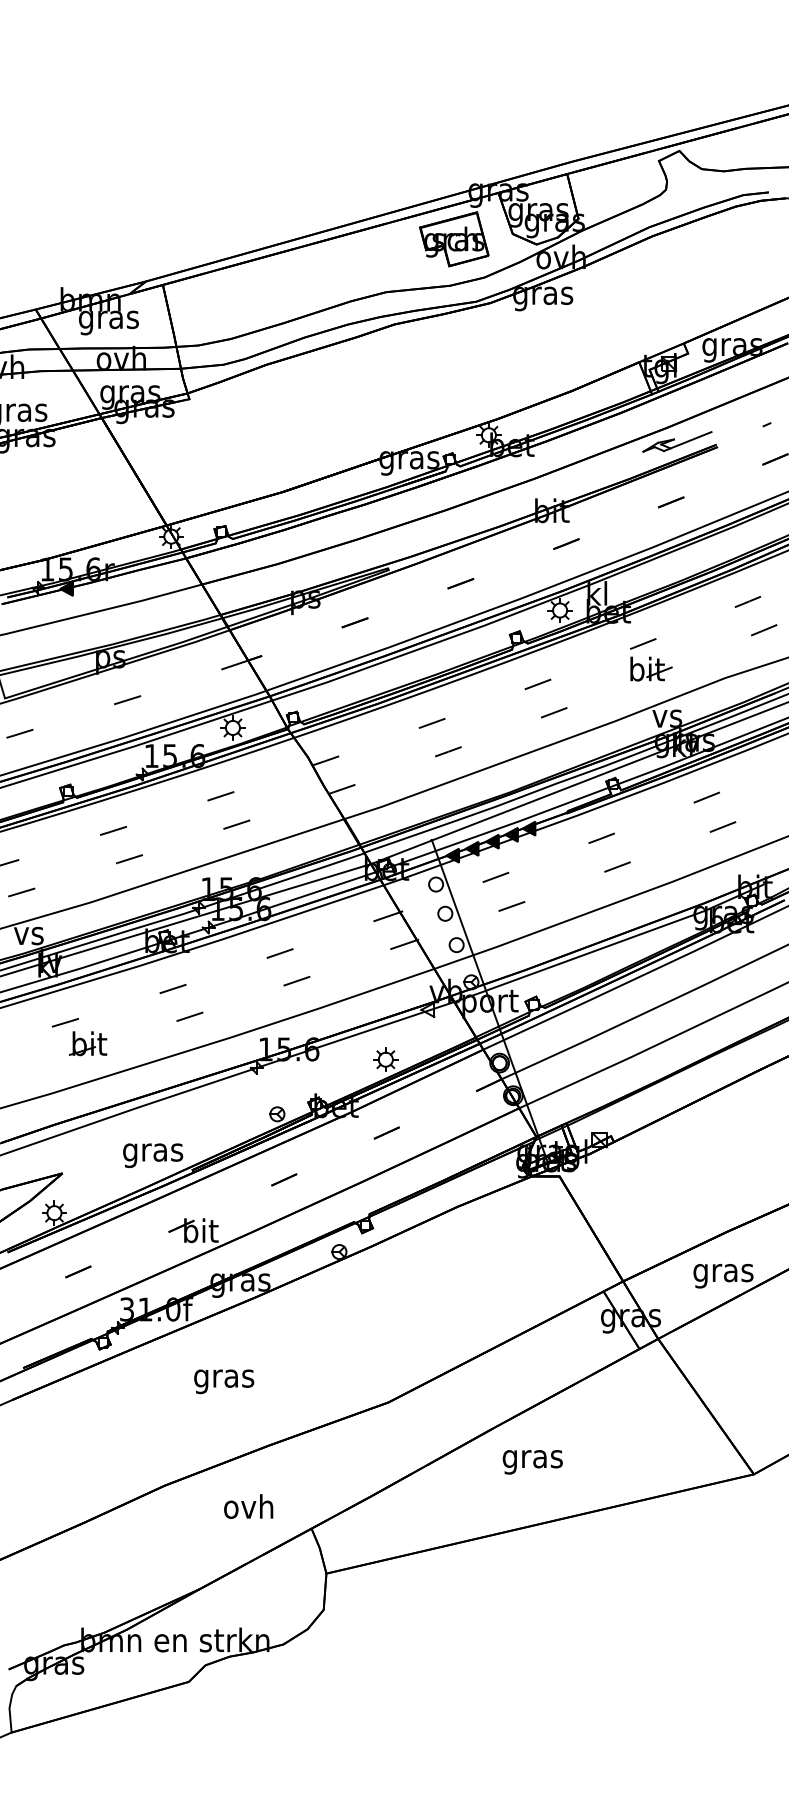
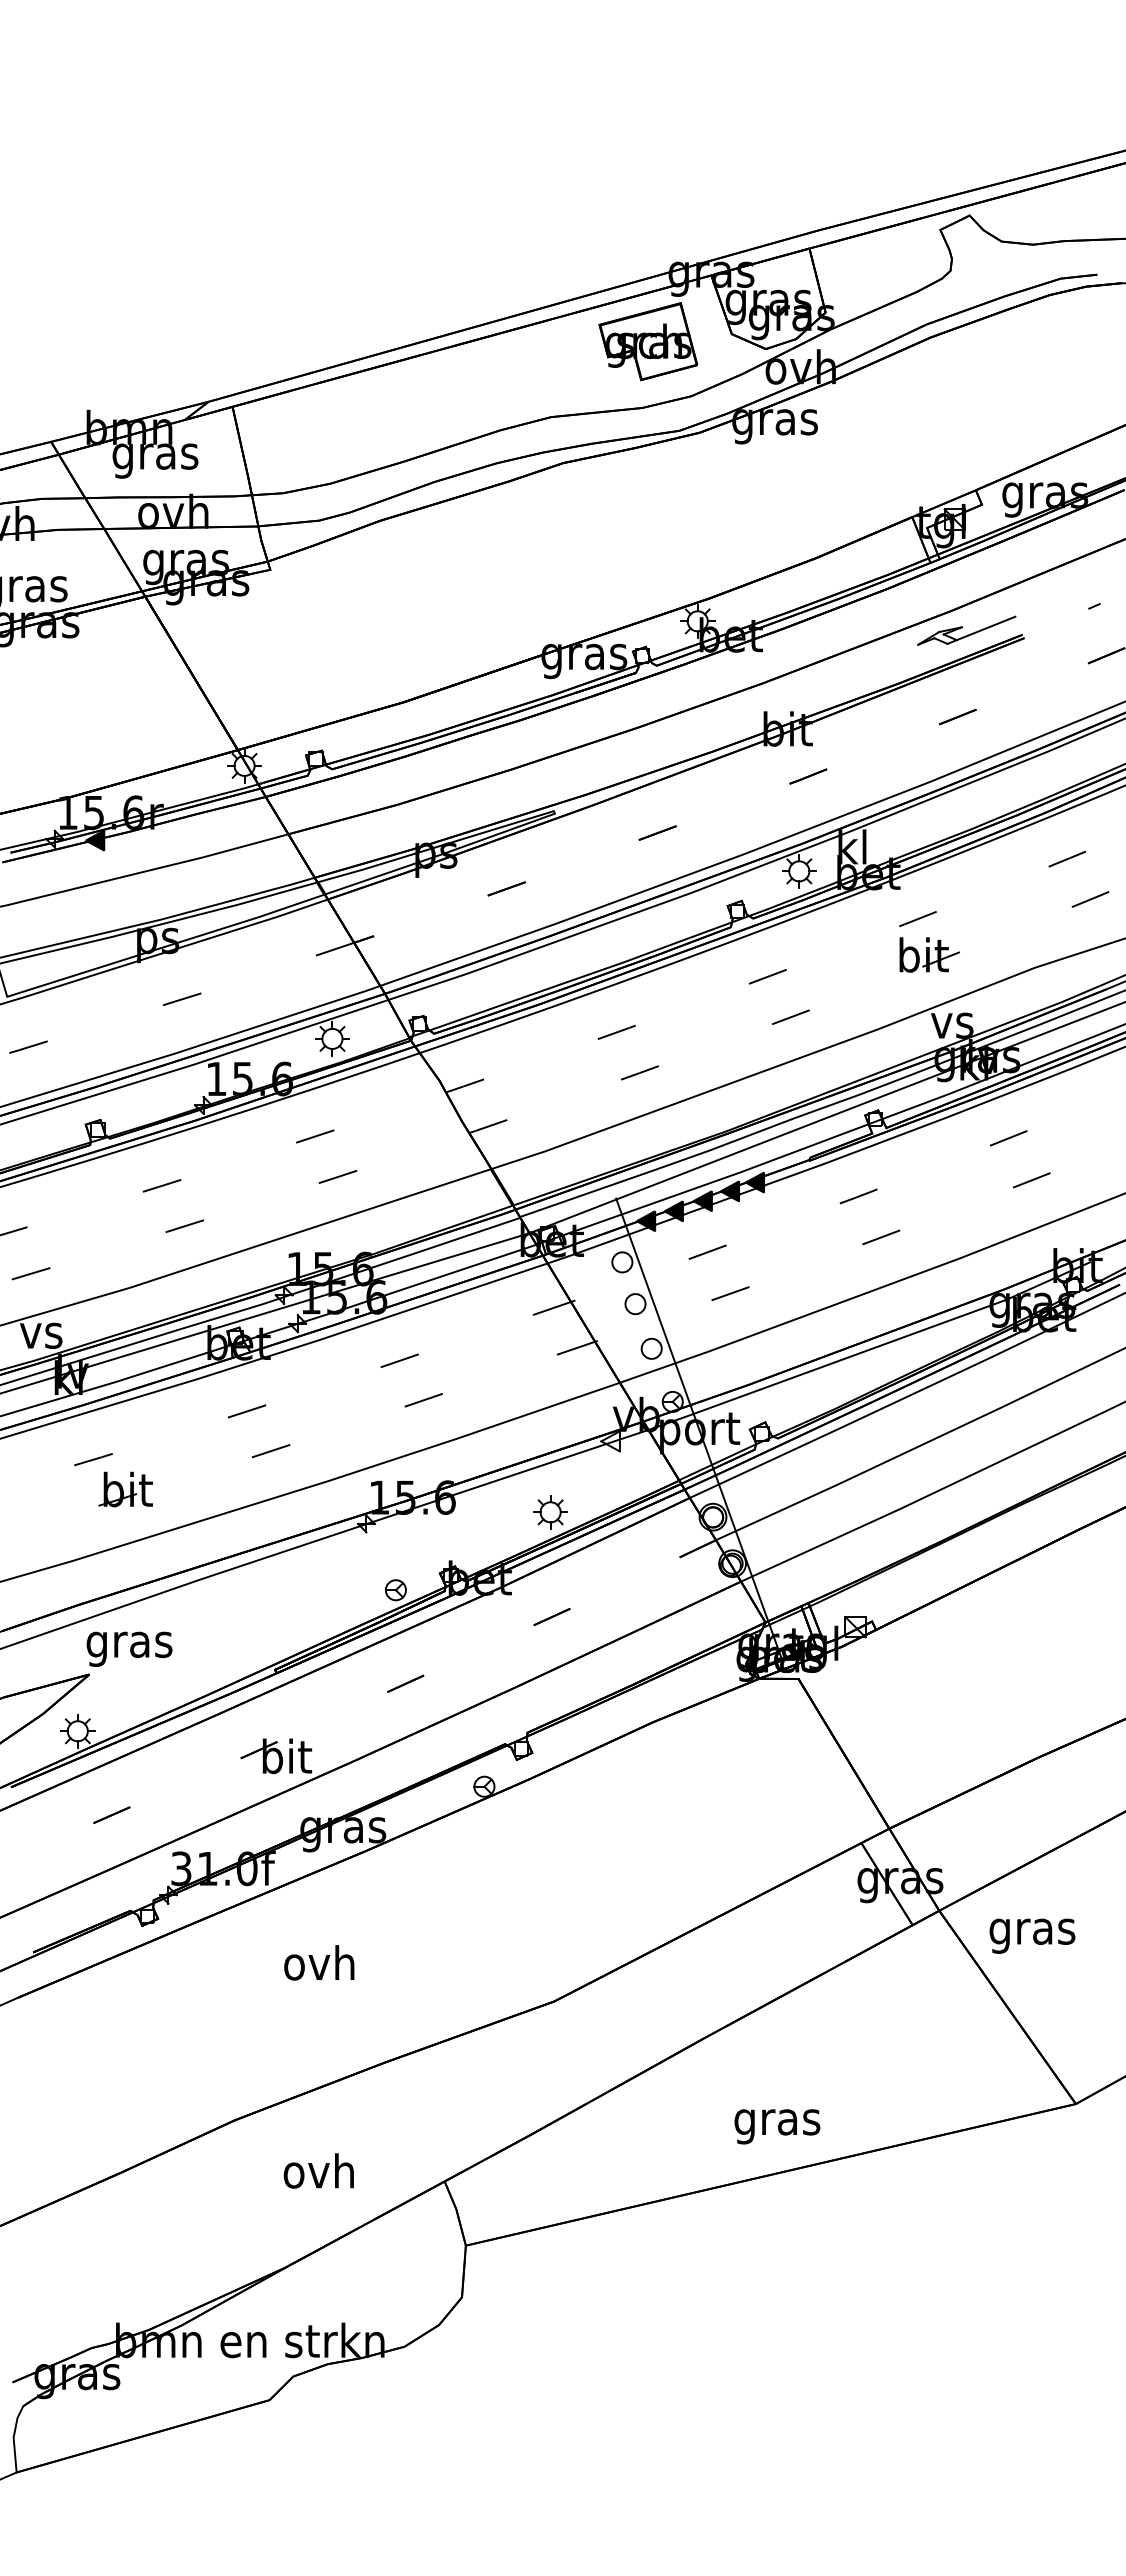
text: (153, 1155) -> (129, 1648), moved
text: (723, 1275) -> (1032, 1935), moved
text: (223, 1378) -> (319, 1967), gras -> ovh
text: (532, 1462) -> (777, 2126), moved
text: (248, 1506) -> (318, 2170), moved

